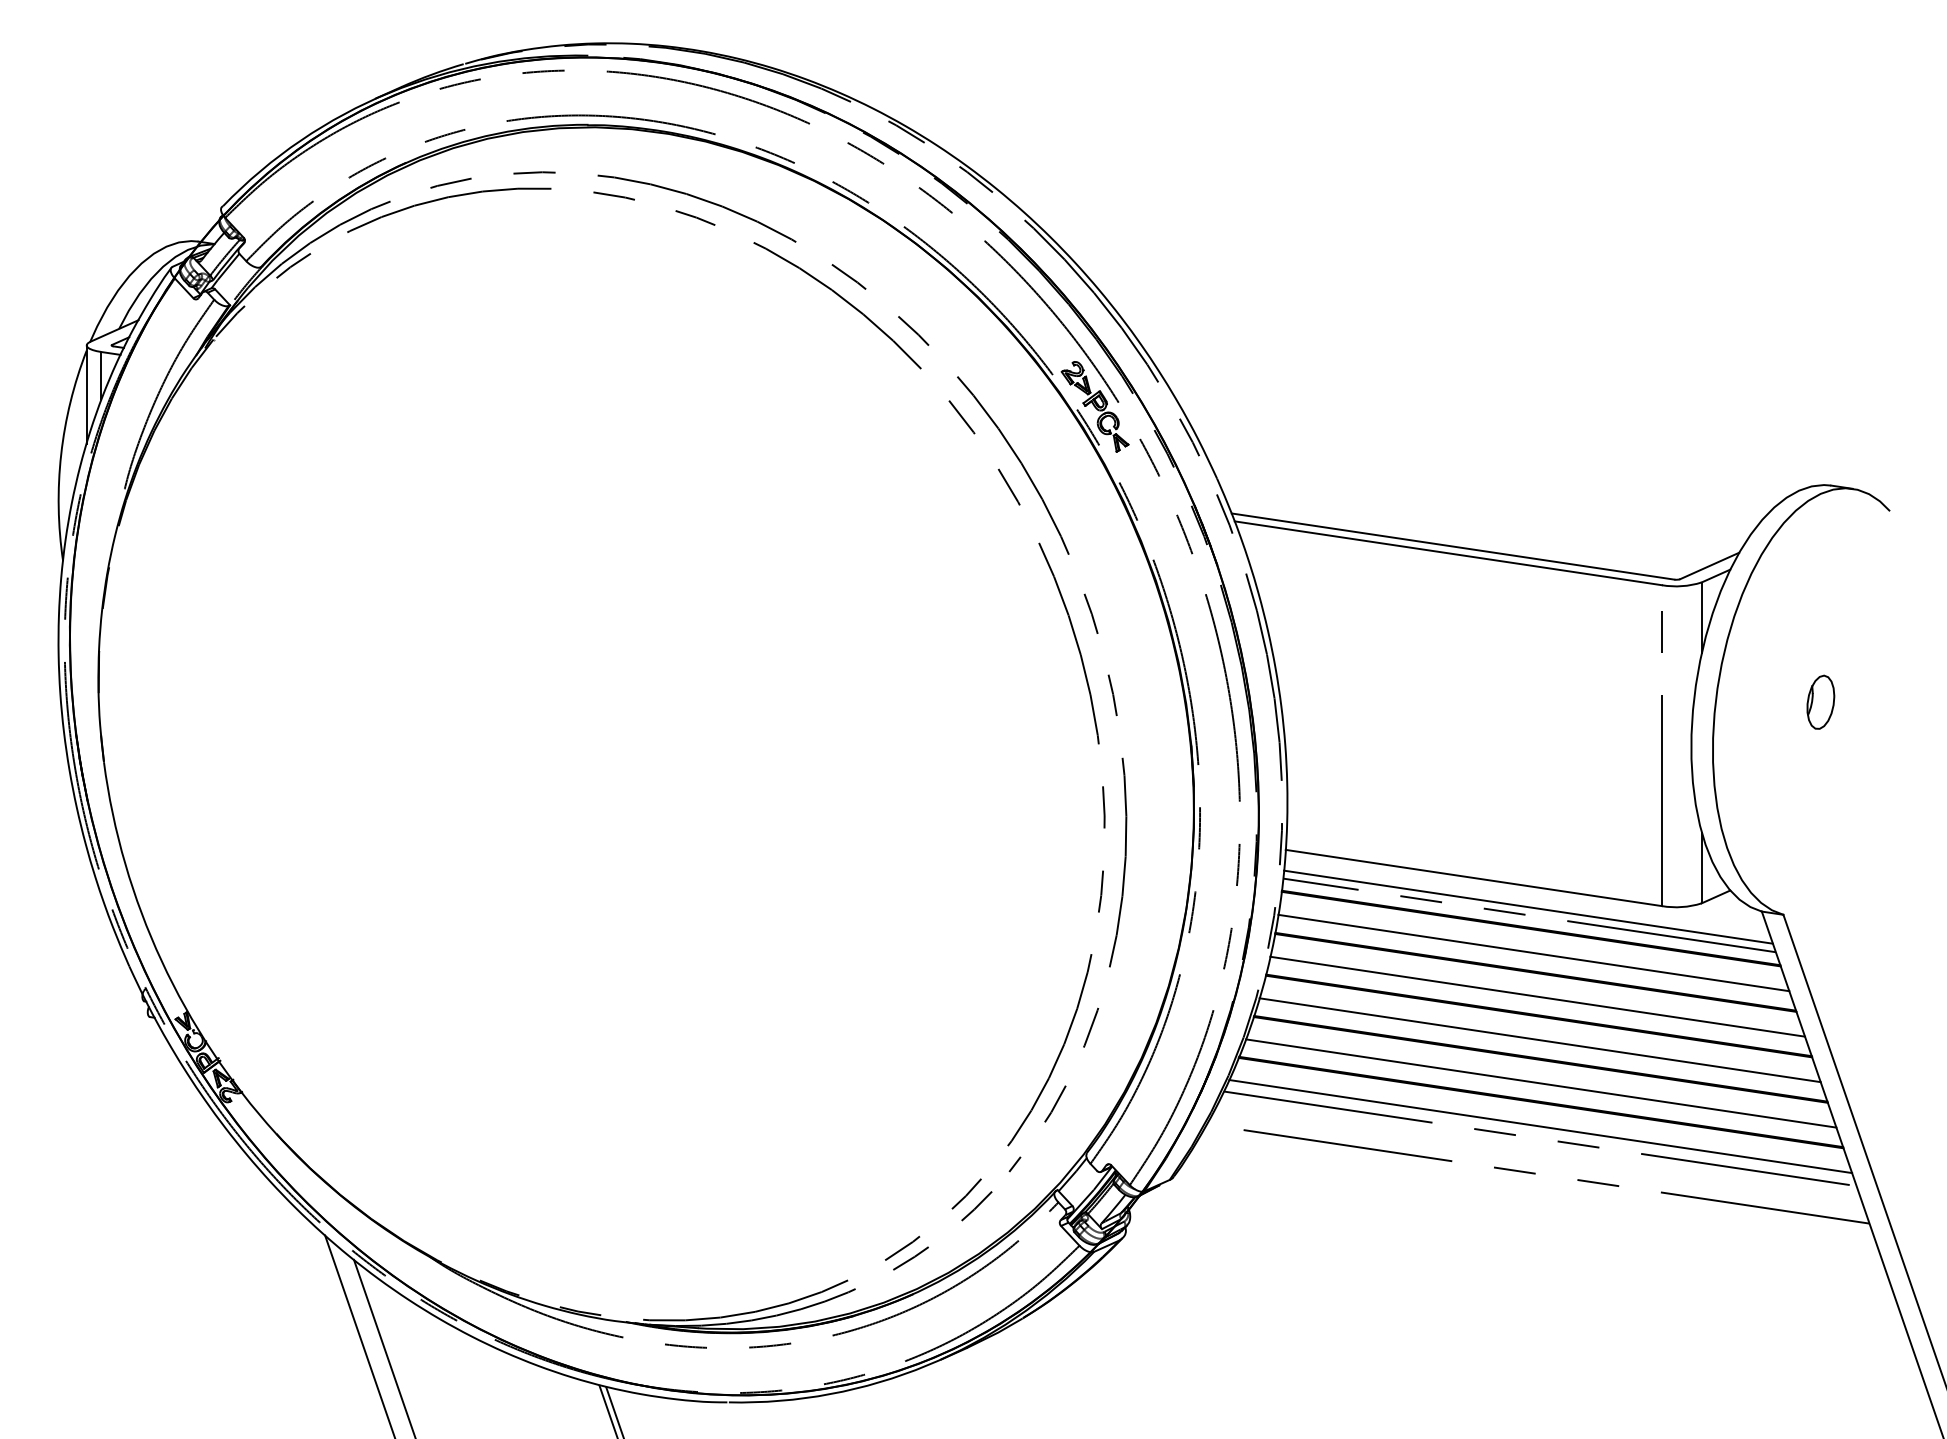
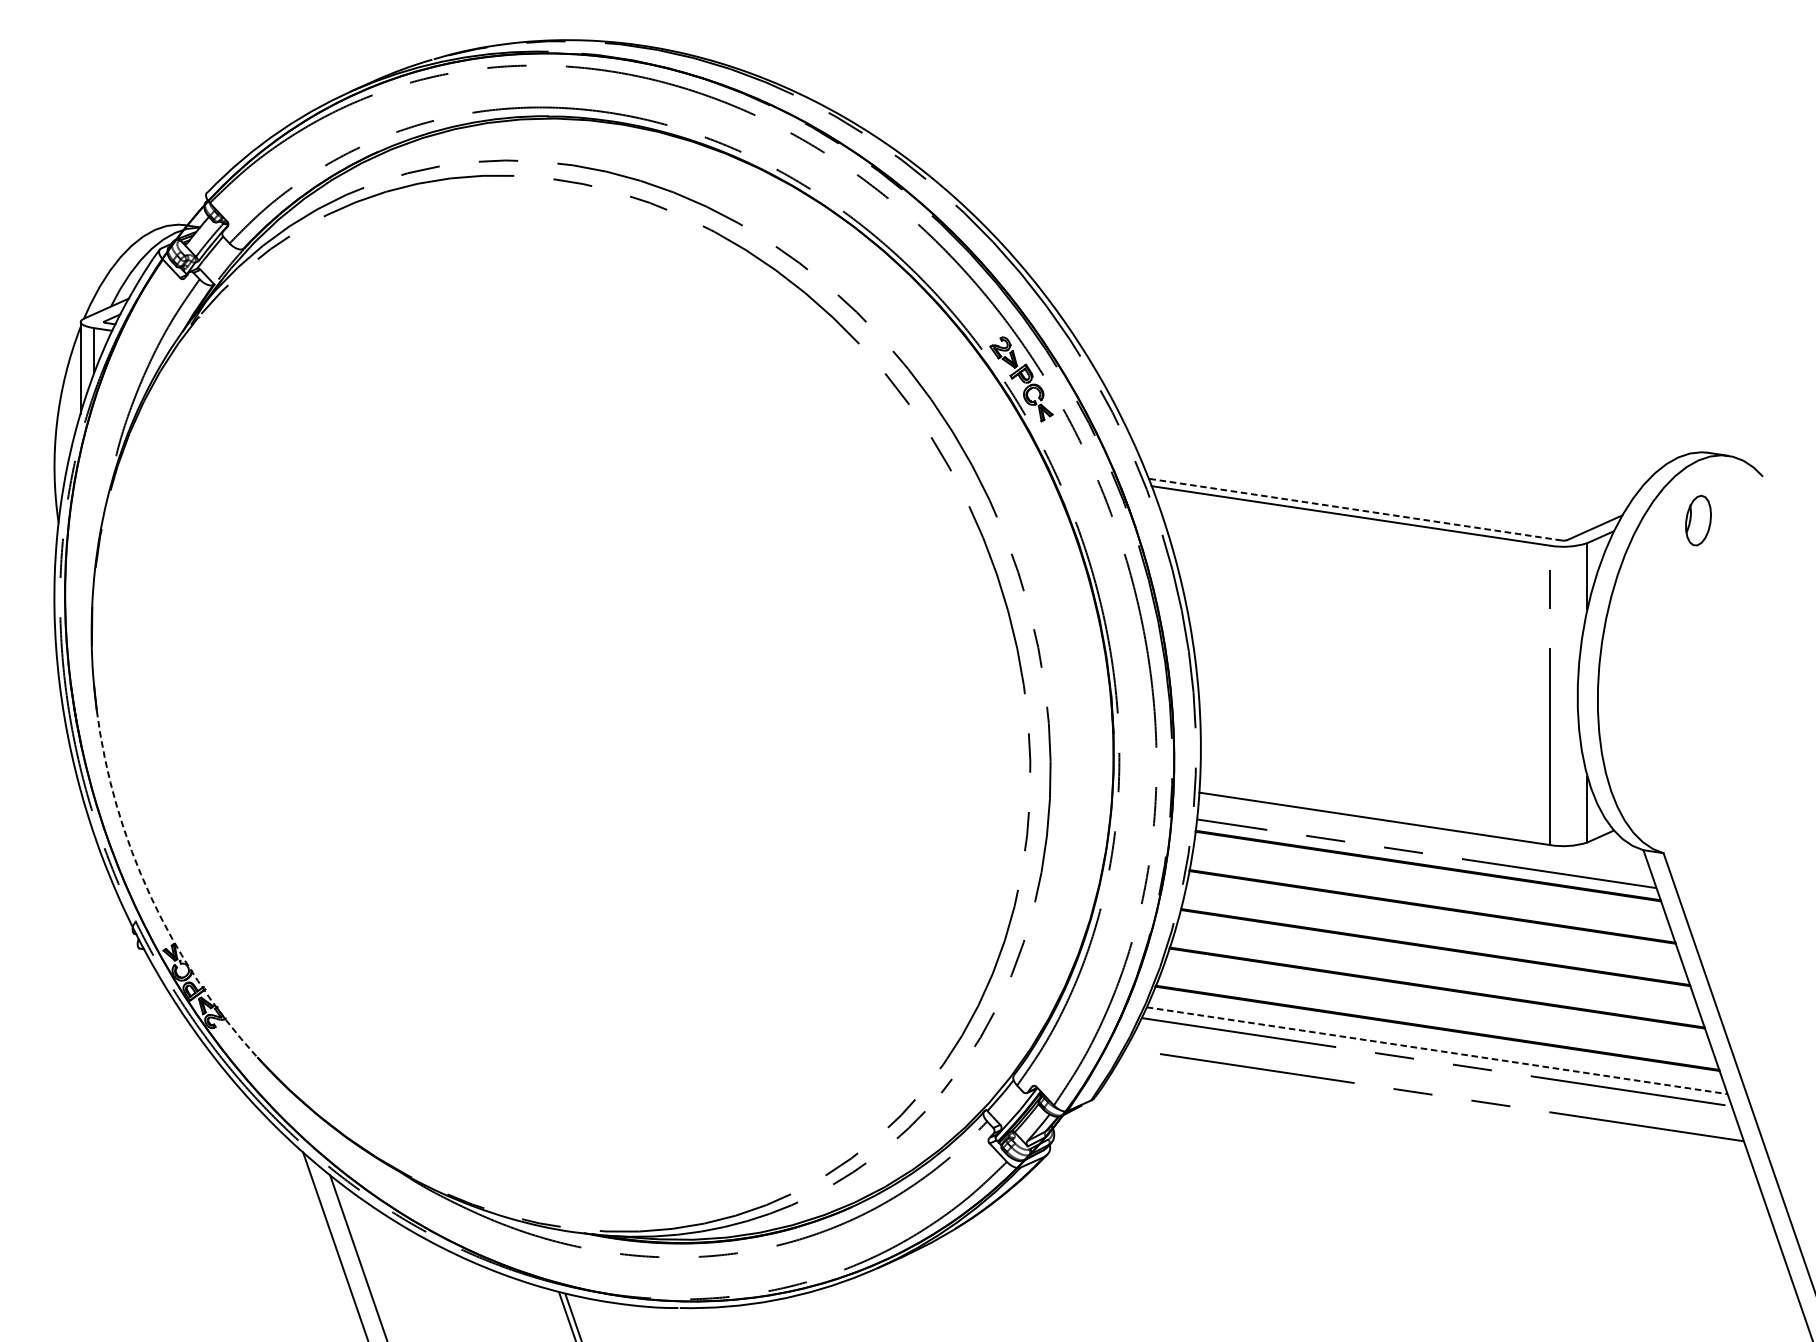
line: (1453, 546) -> (1355, 509), solid -> dashed
part: (1820, 701) -> (1698, 519), moved
line: (1528, 906) -> (1425, 845), removed
line: (1533, 952) -> (1430, 888), removed
arc: (161, 961) -> (150, 896), solid -> dashed
line: (1537, 996) -> (1434, 929), removed
line: (1539, 1040) -> (1436, 970), removed
line: (1541, 1083) -> (1437, 1010), removed
line: (1540, 1126) -> (1436, 1050), solid -> dashed

